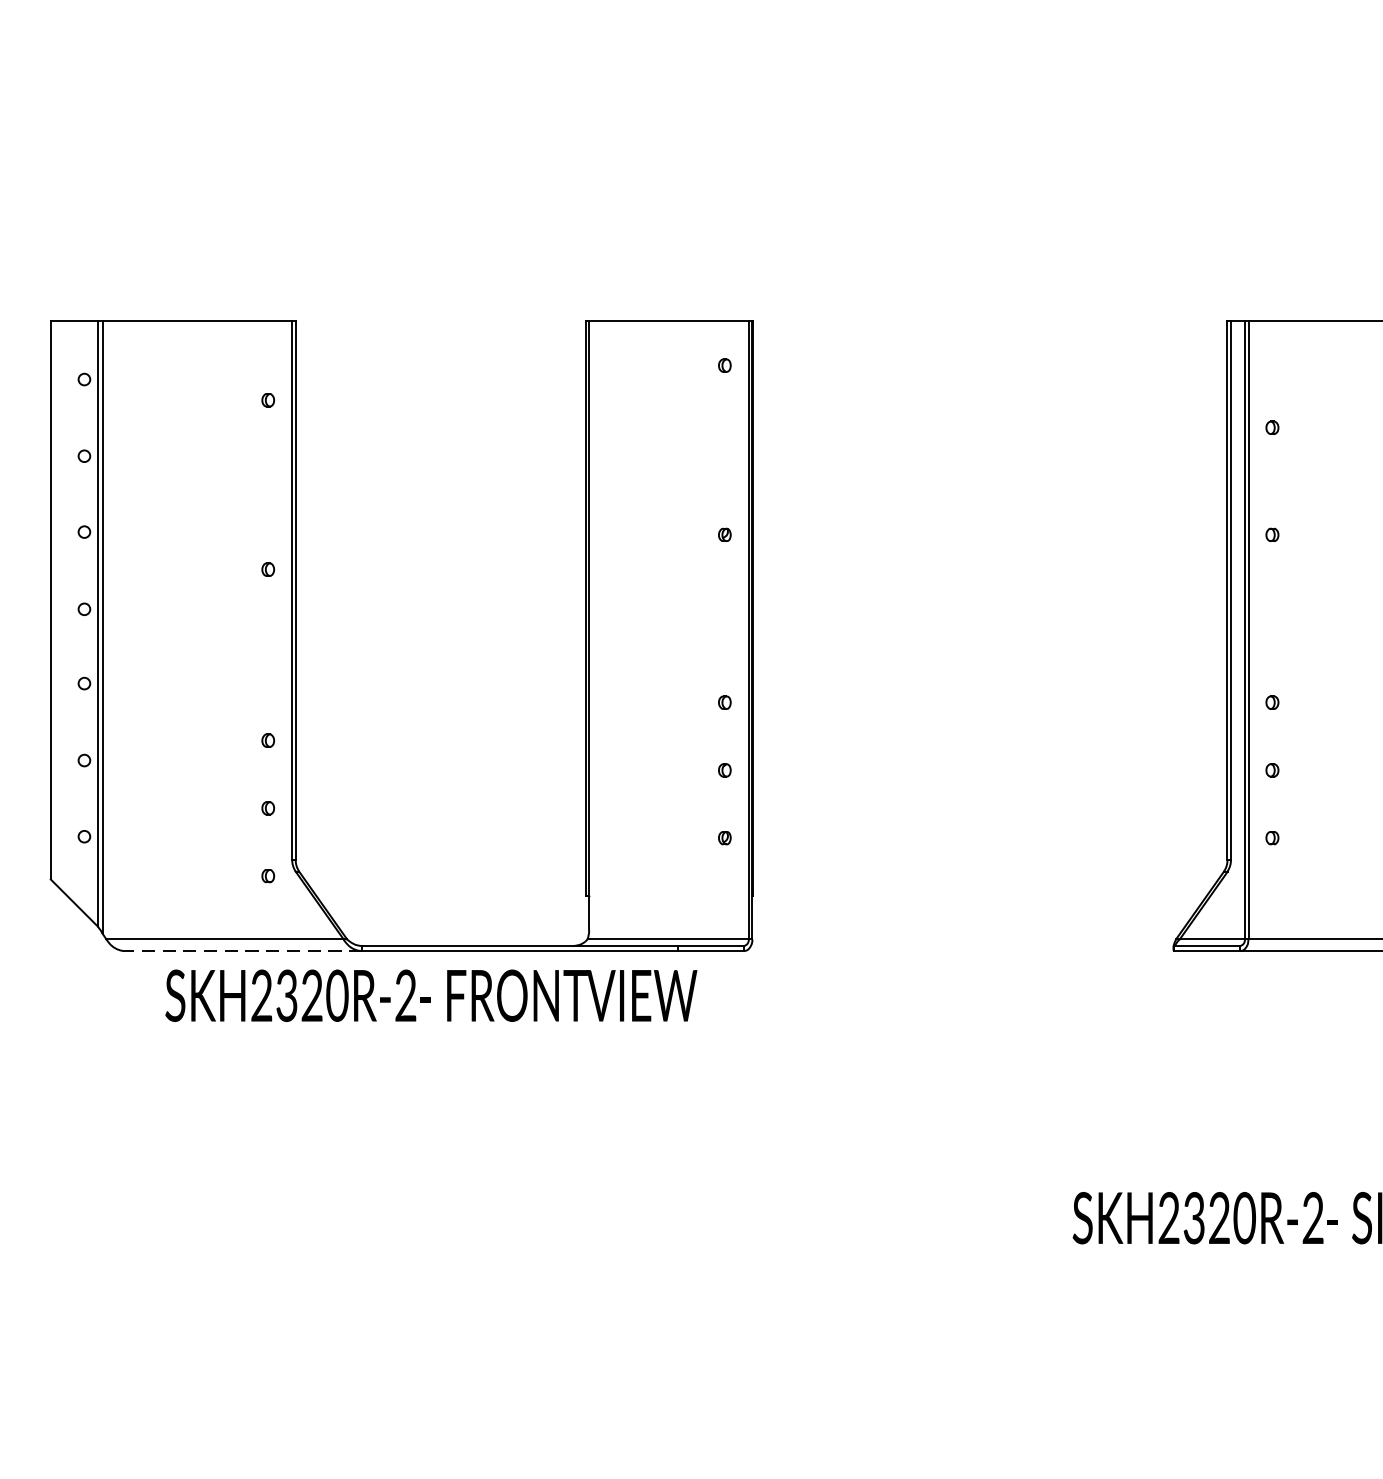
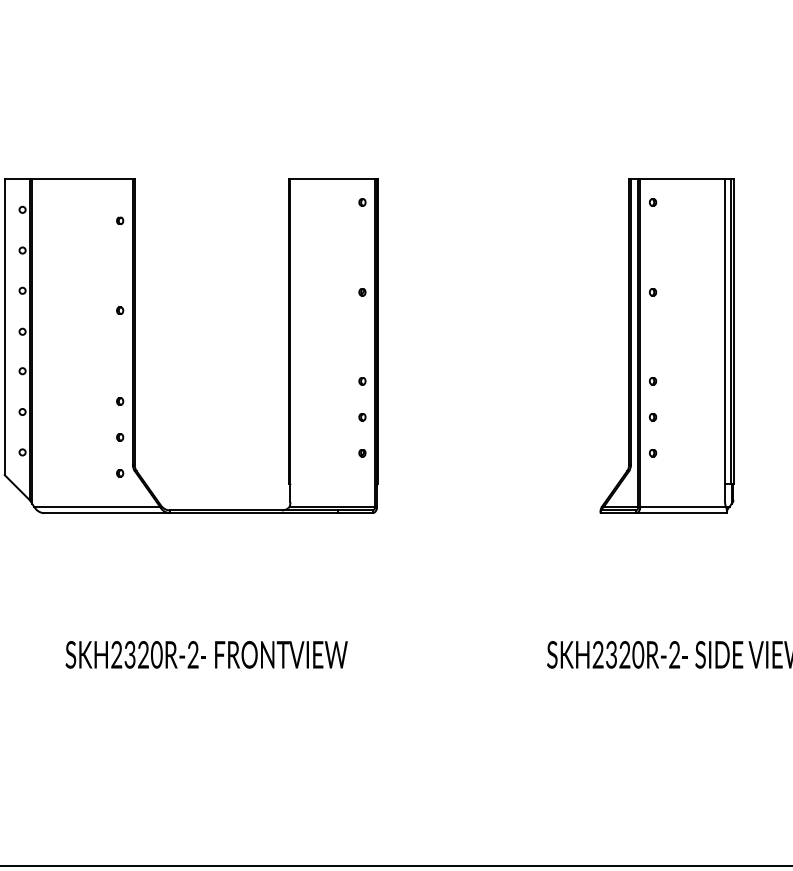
part: (1271, 427) -> (652, 202), moved
line: (244, 951) -> (107, 513), dashed -> solid
text: (430, 995) -> (206, 654), moved

